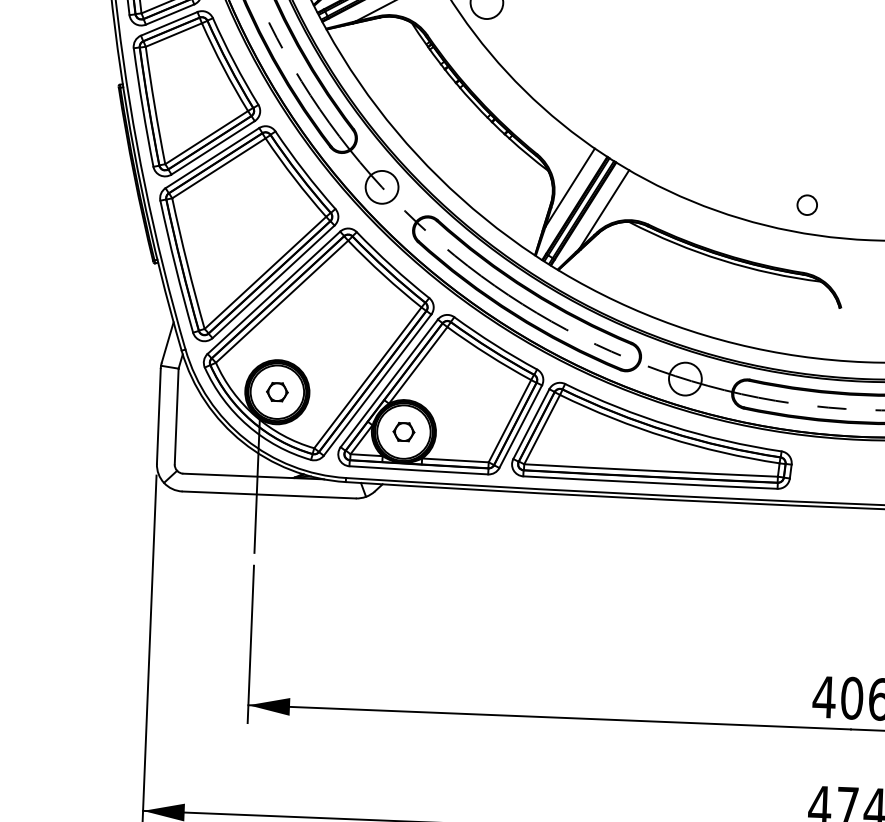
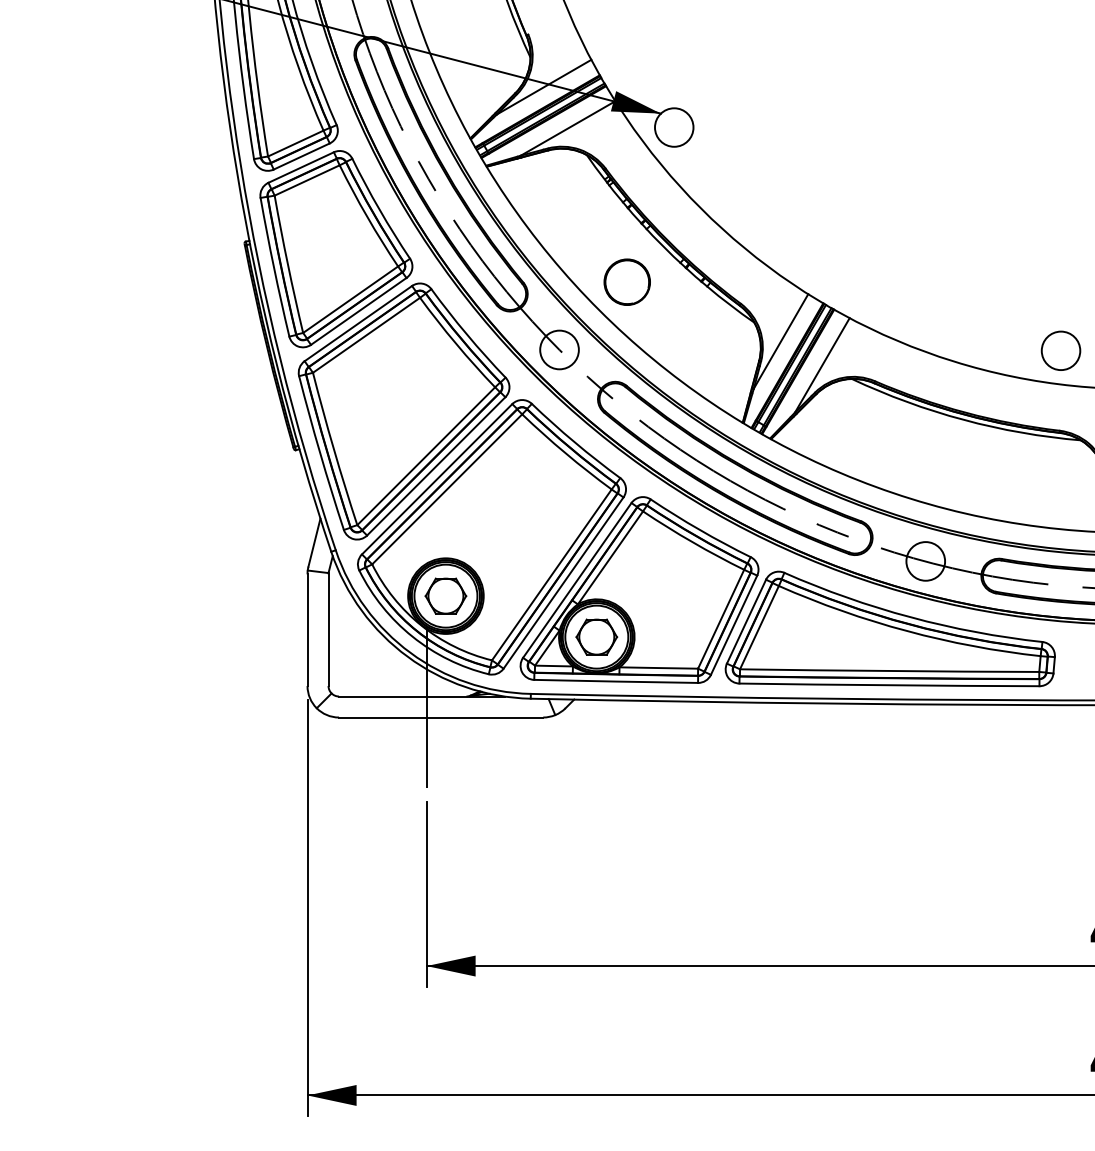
circle: (441, 131) -> (626, 281), added
circle: (806, 204) -> (1060, 350), size x1.67
part: (277, 391) -> (445, 595), size x1.67
part: (403, 431) -> (596, 636), size x1.67

